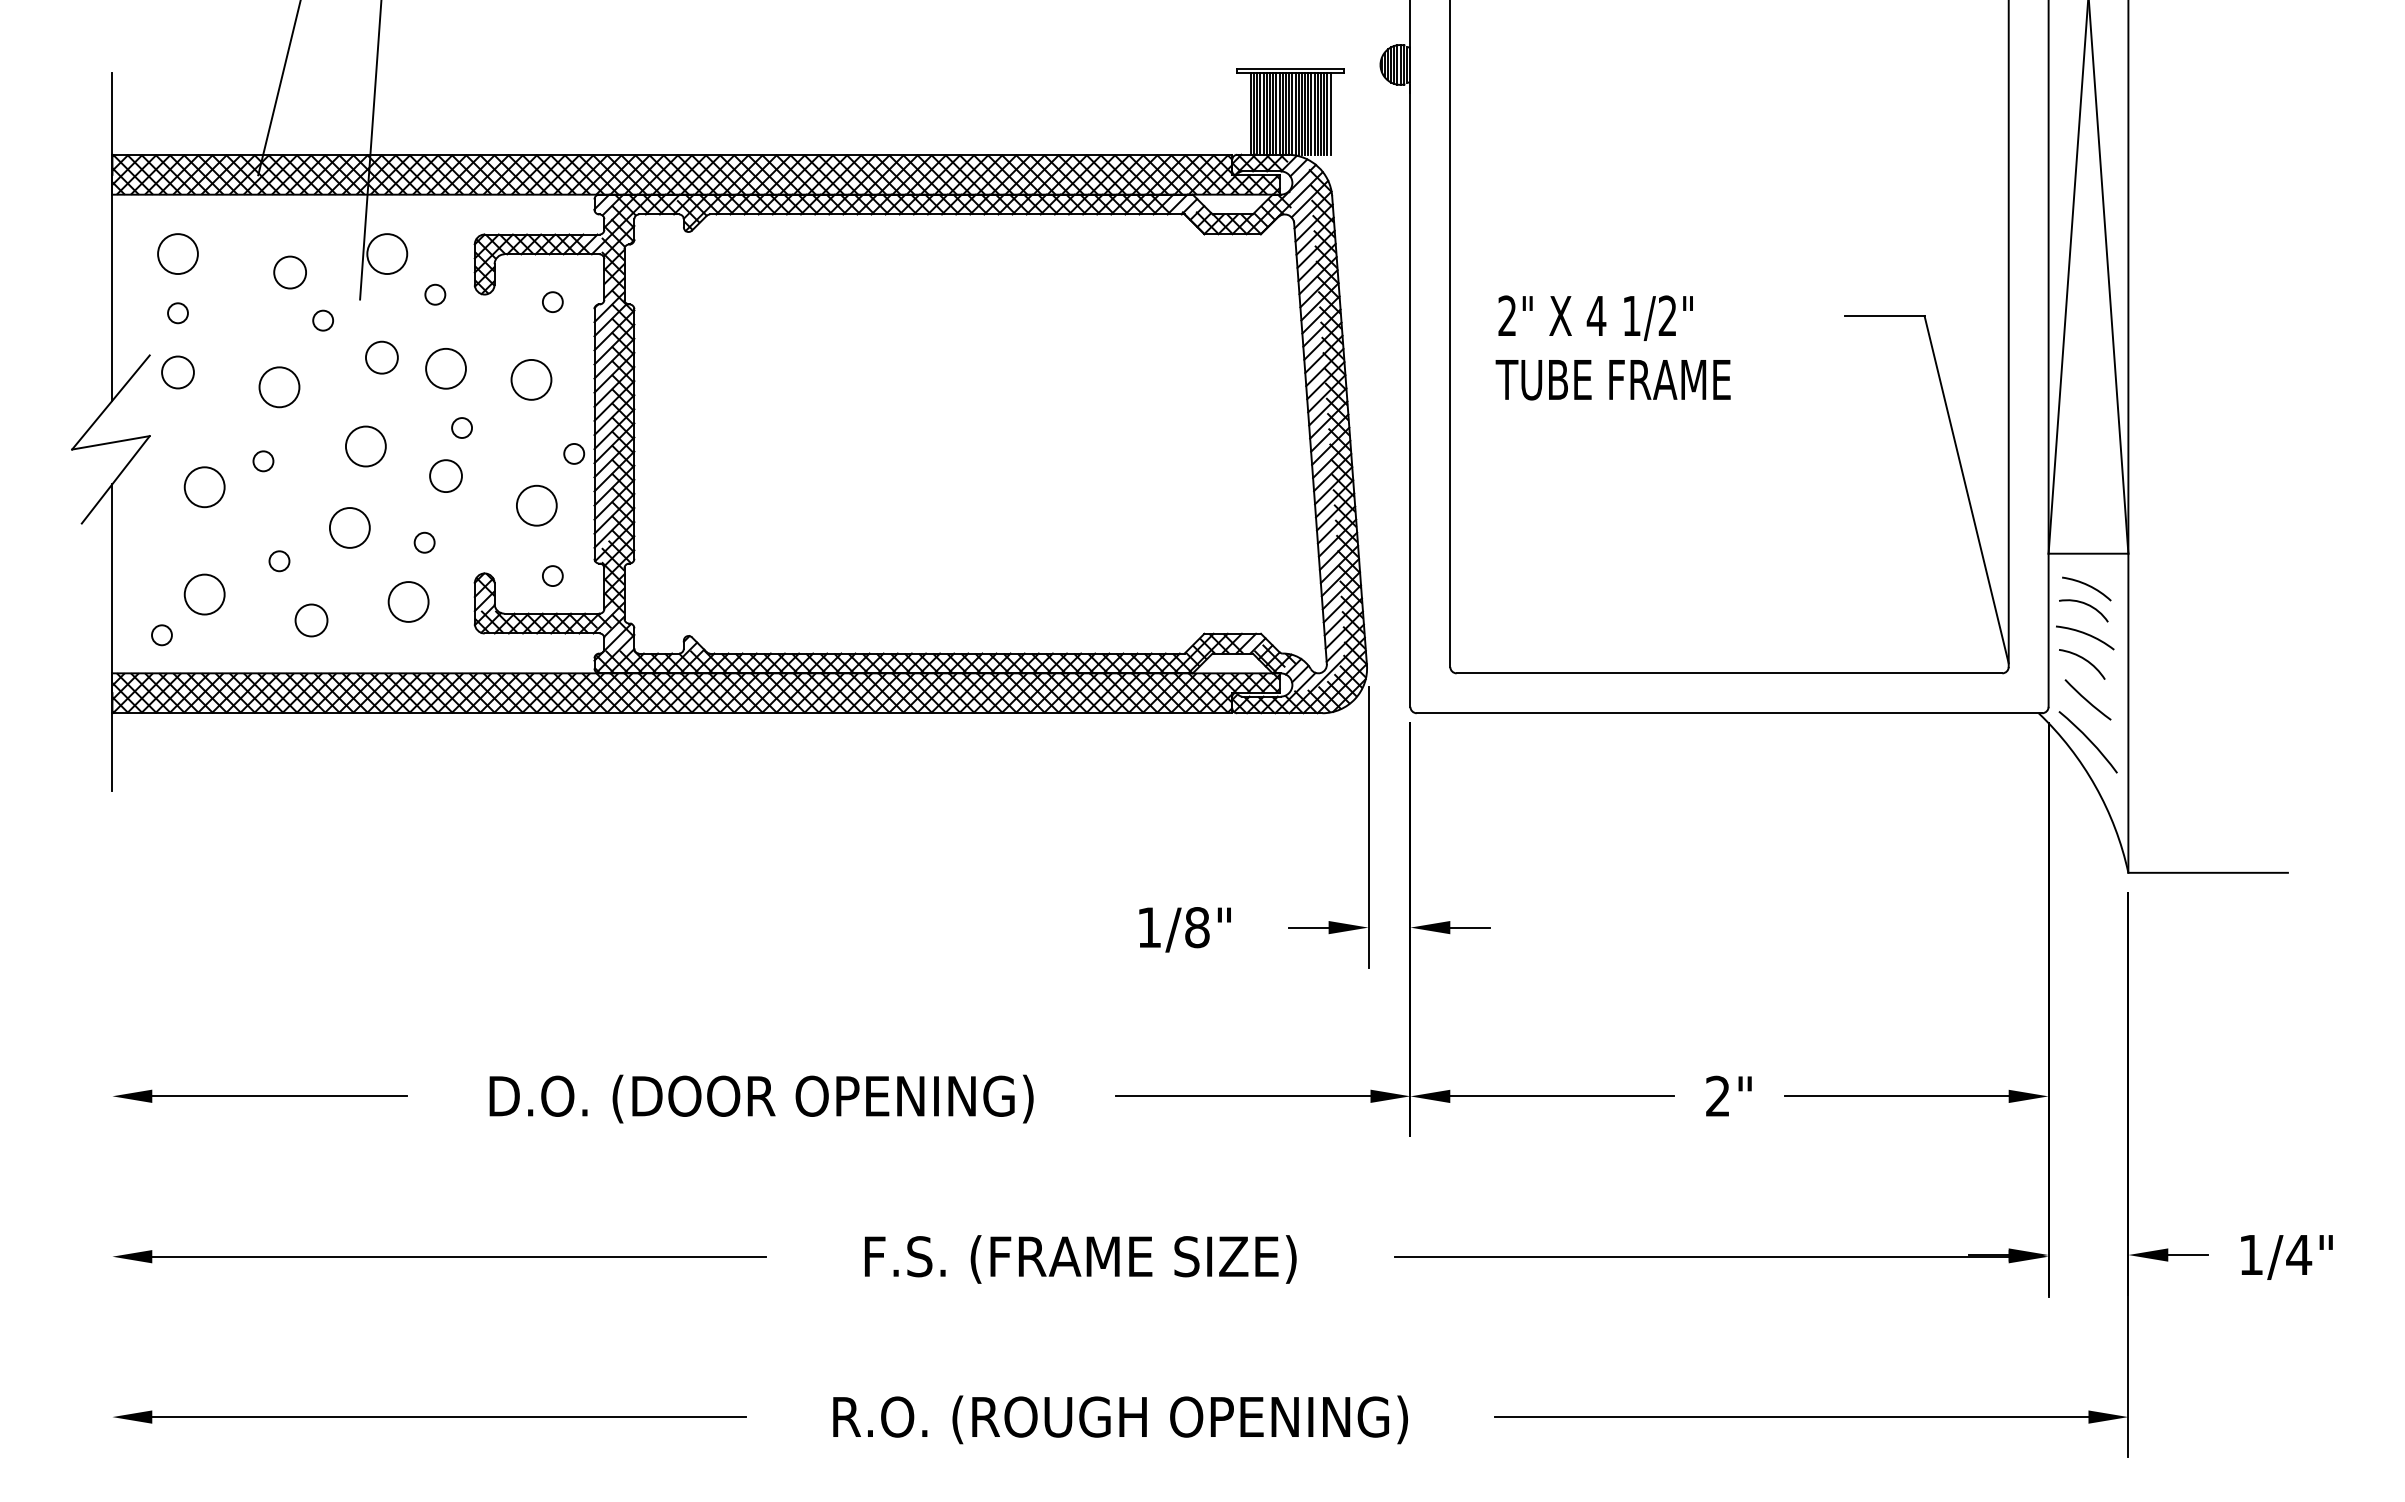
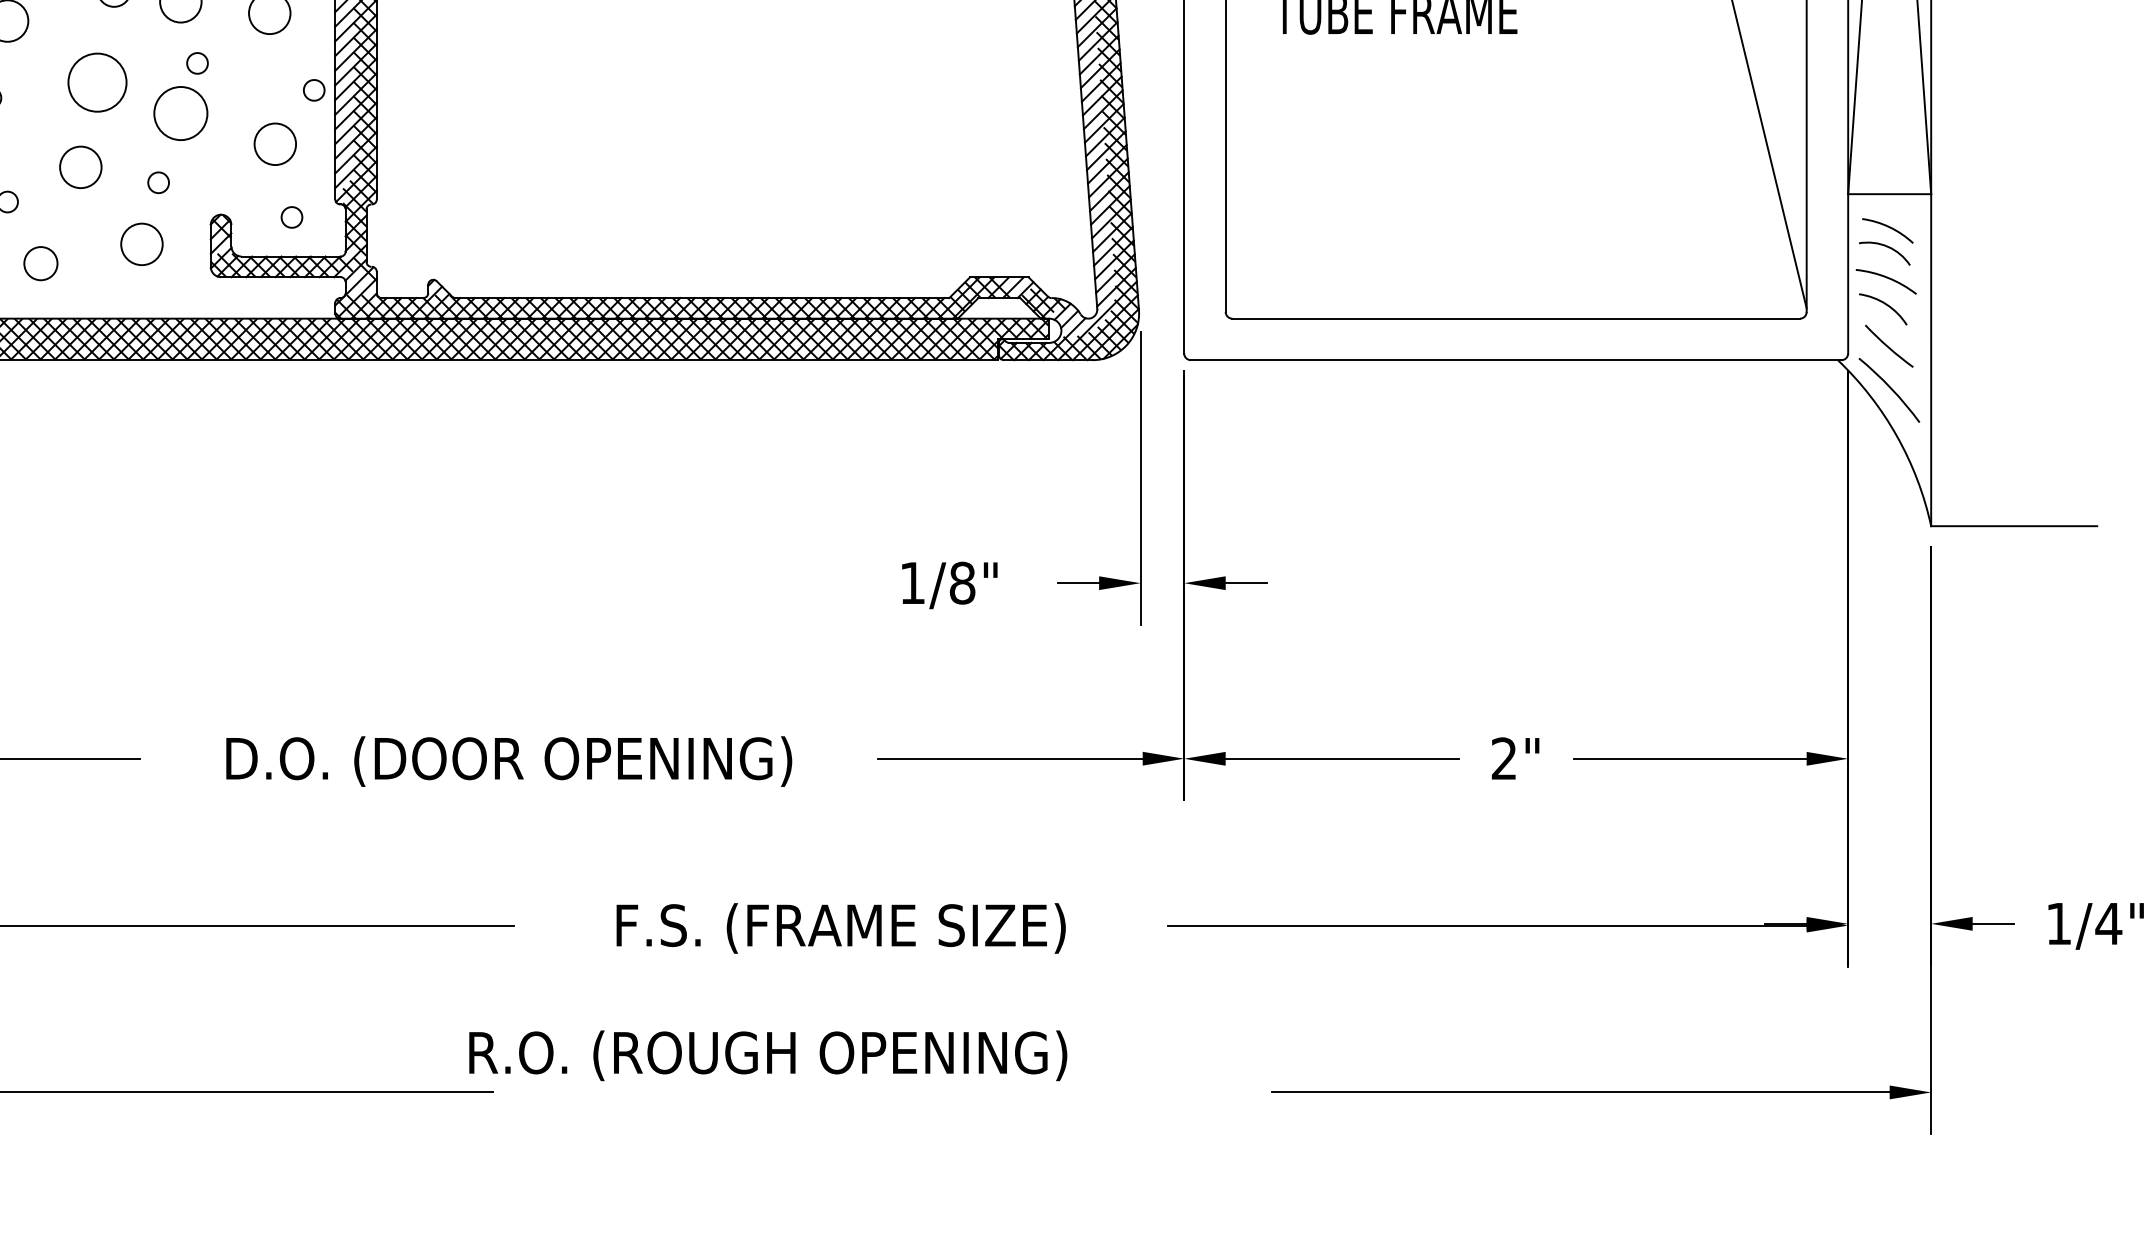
circle: (365, 446) -> (97, 82), size x1.4
circle: (445, 475) -> (180, 112), size x1.6
text: (1120, 1419) -> (768, 1055), moved

